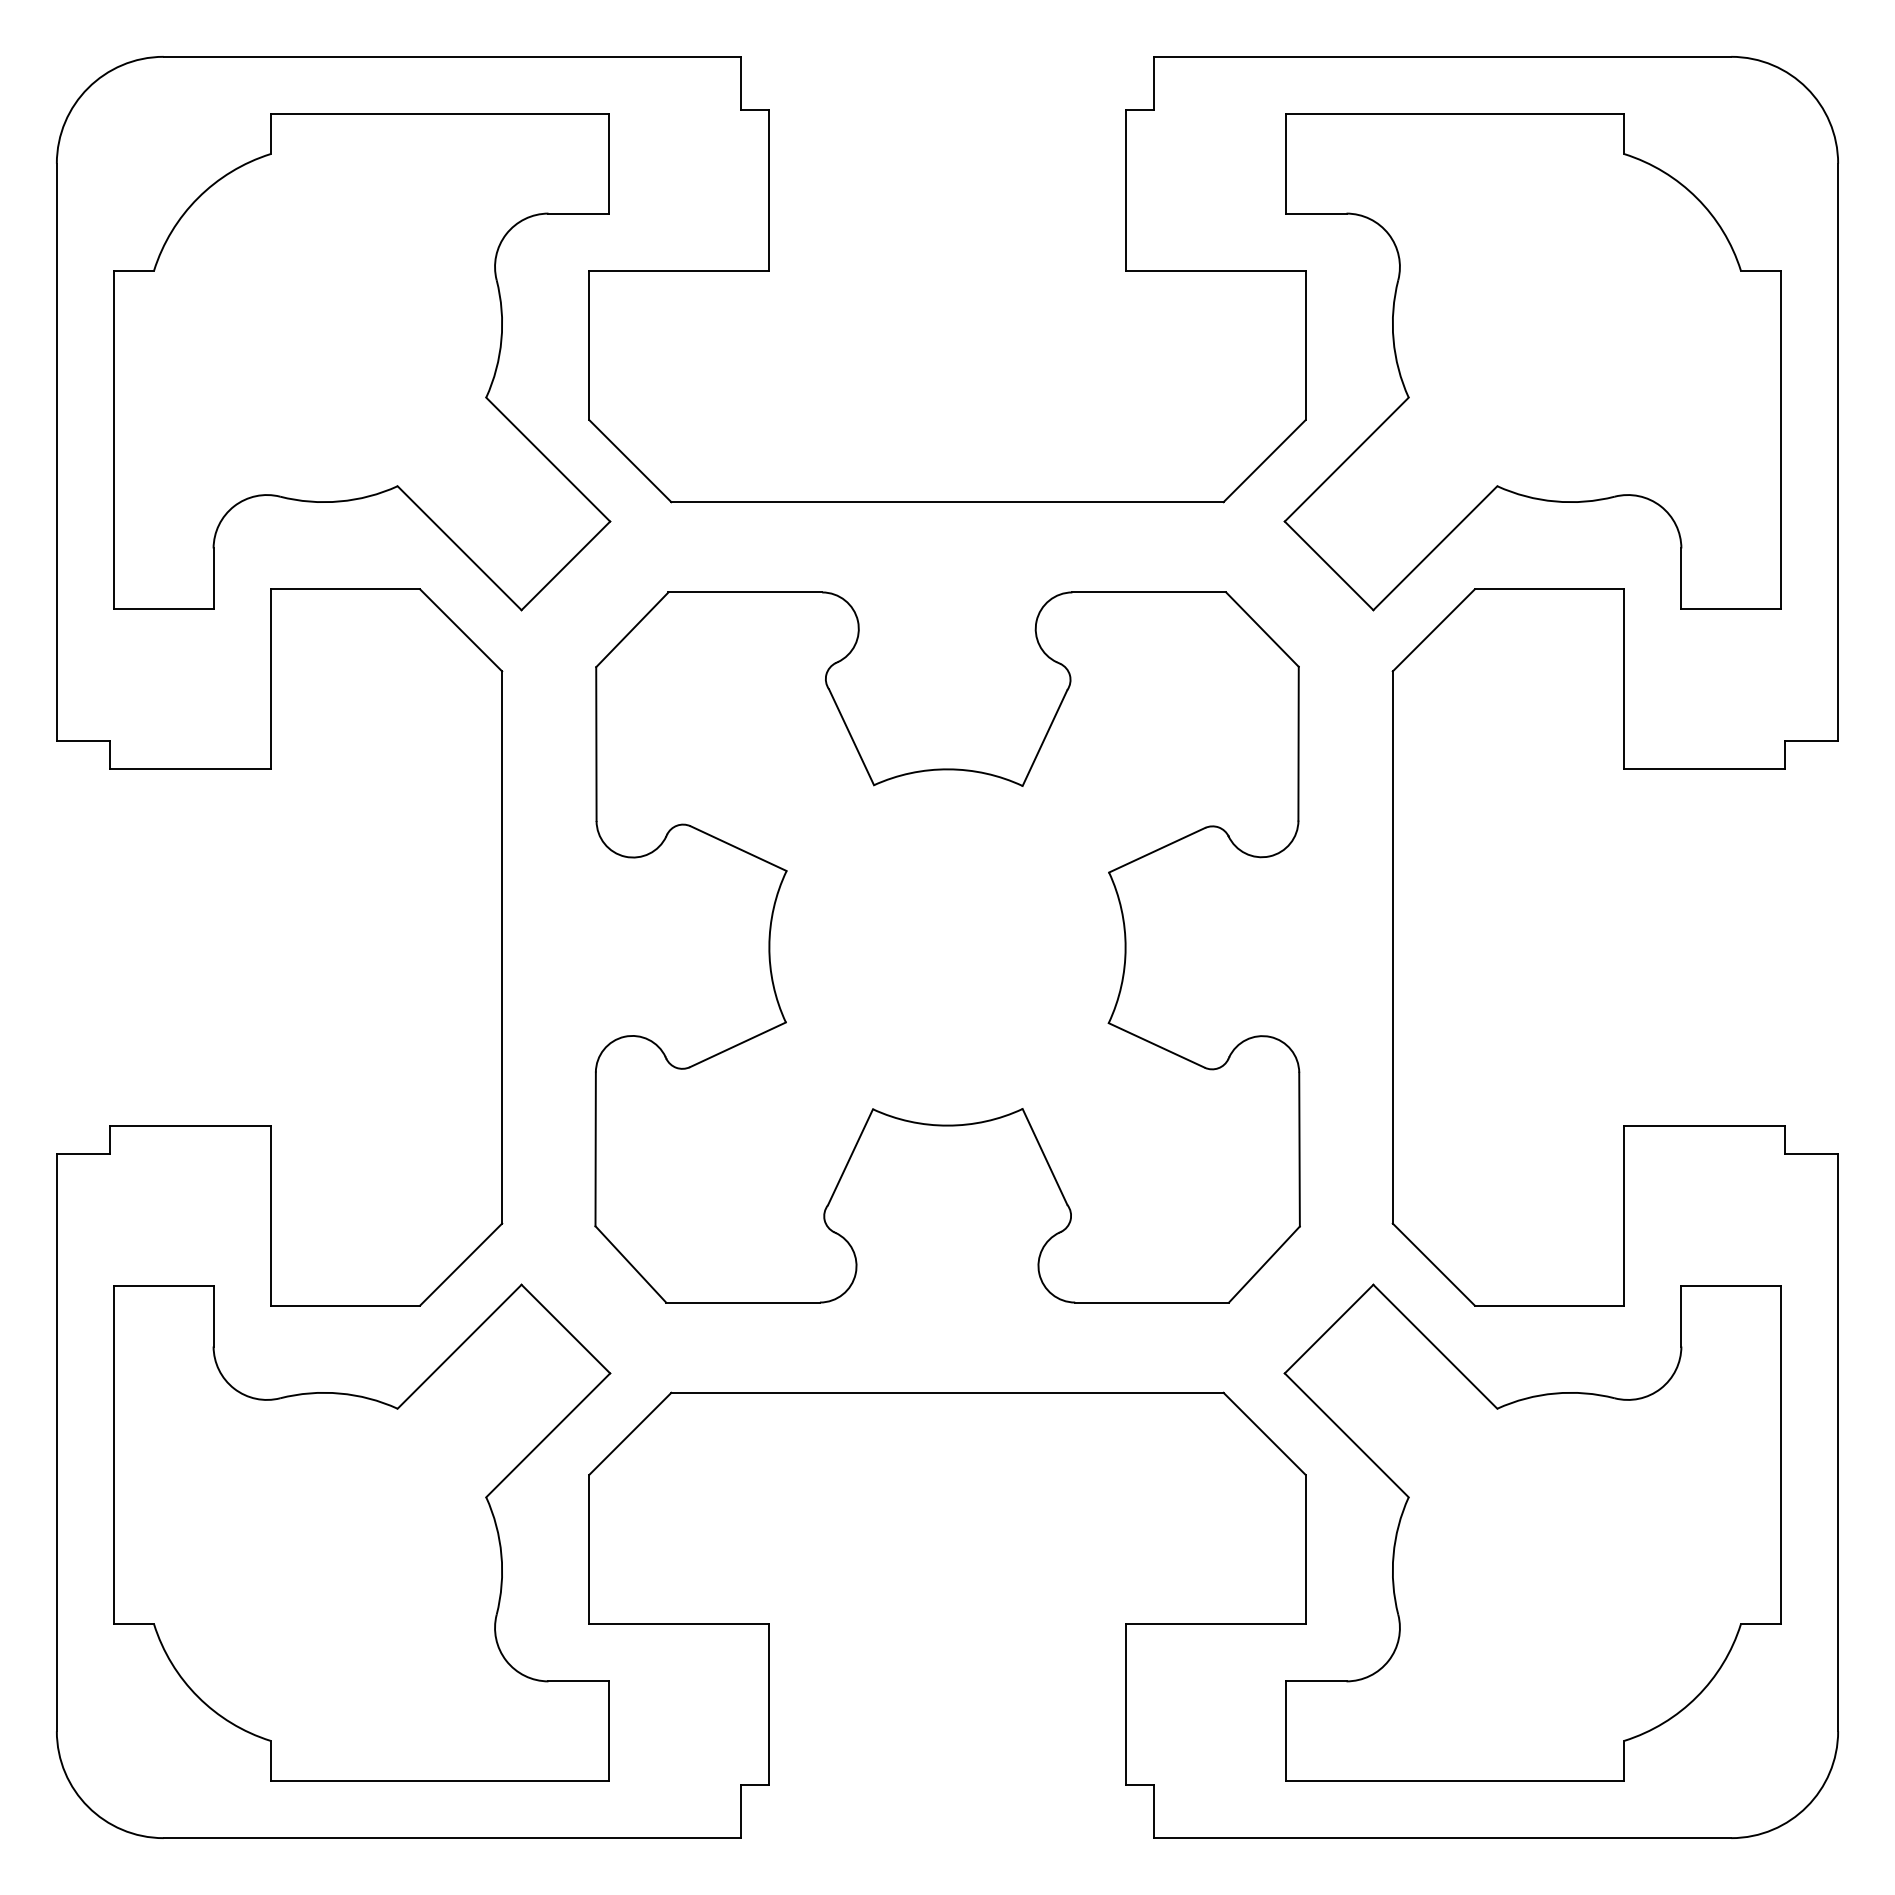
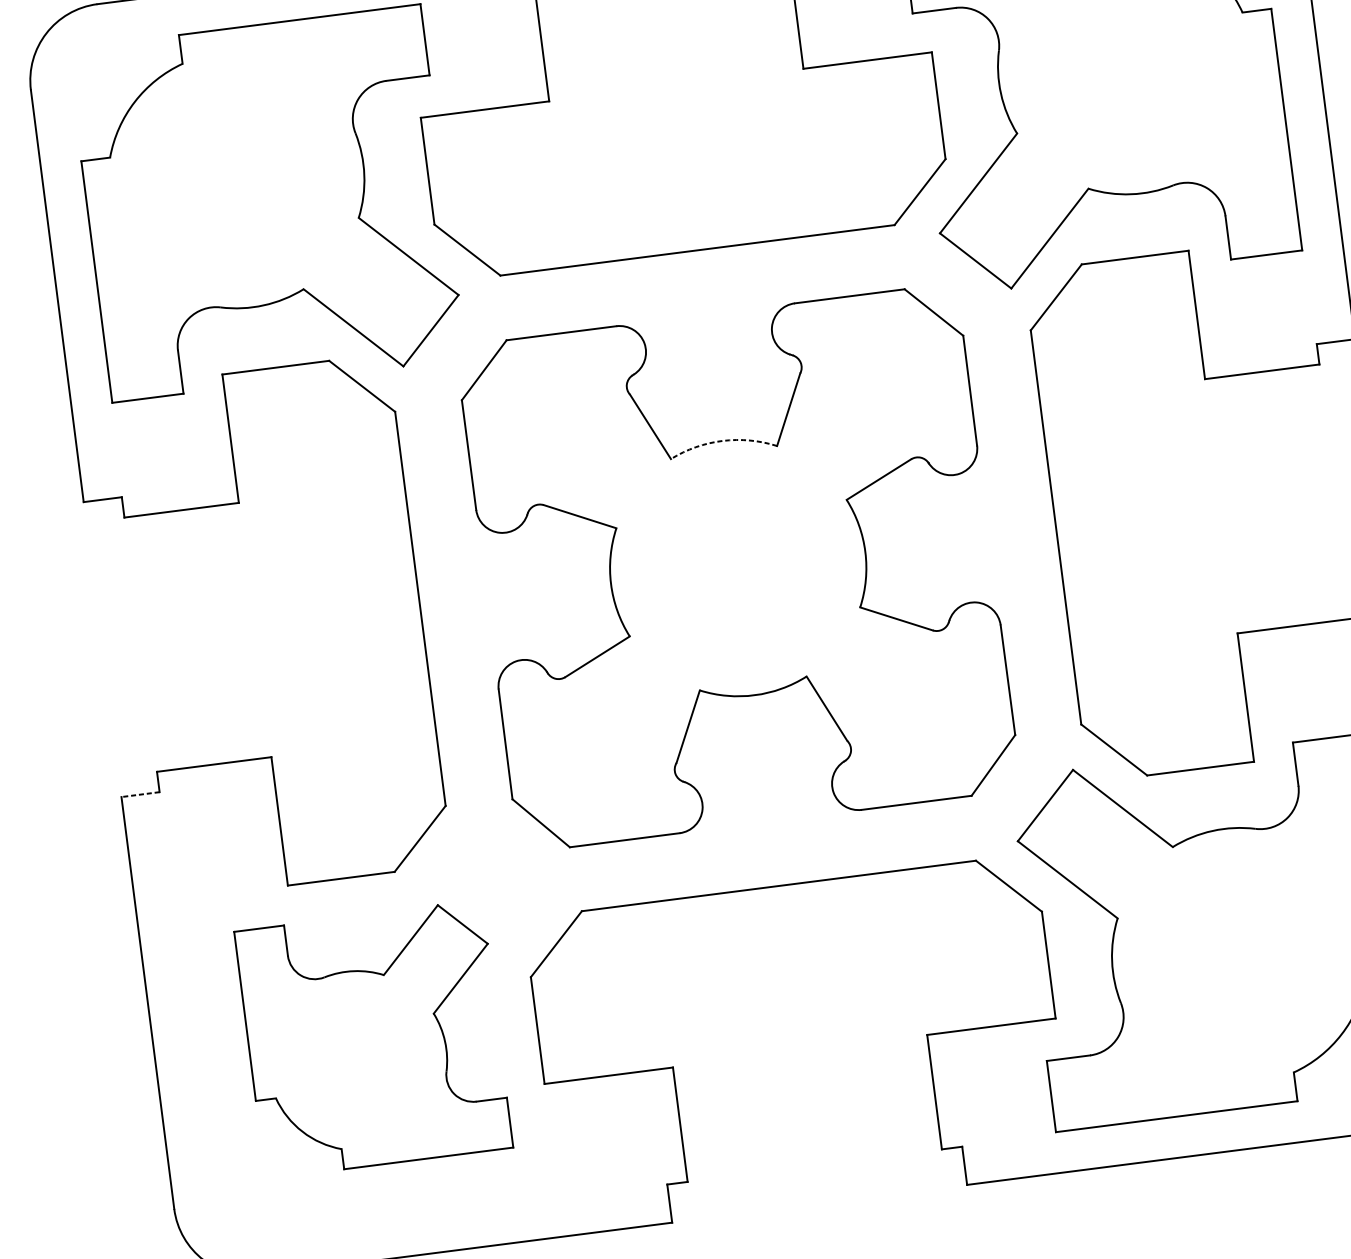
arc: (948, 769) -> (722, 441), solid -> dashed
line: (83, 1154) -> (140, 794), solid -> dashed
part: (362, 1532) -> (374, 1039), size x0.7

